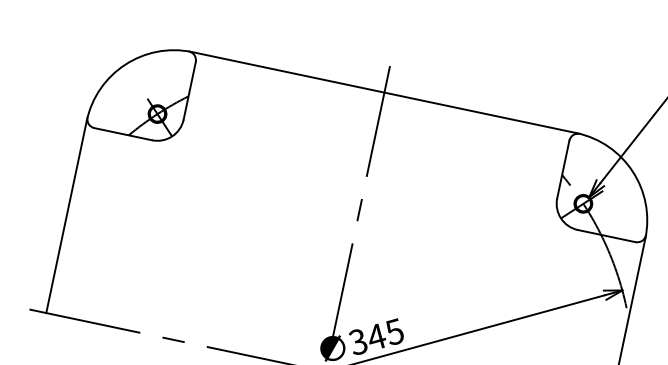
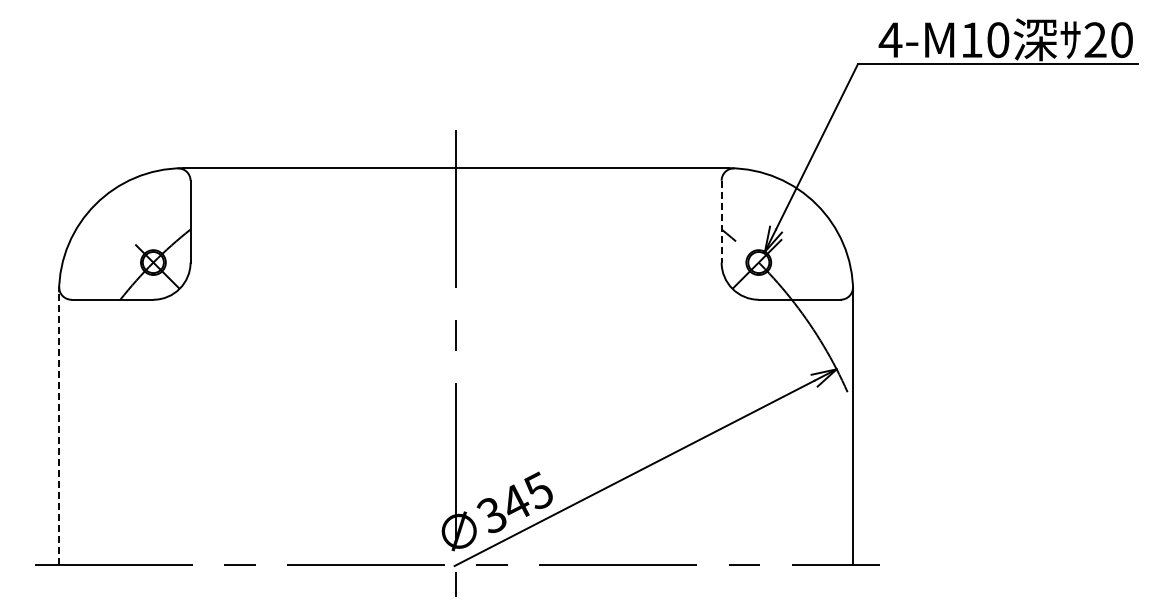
line: (563, 169) -> (721, 221), solid -> dashed
line: (66, 216) -> (59, 428), solid -> dashed

